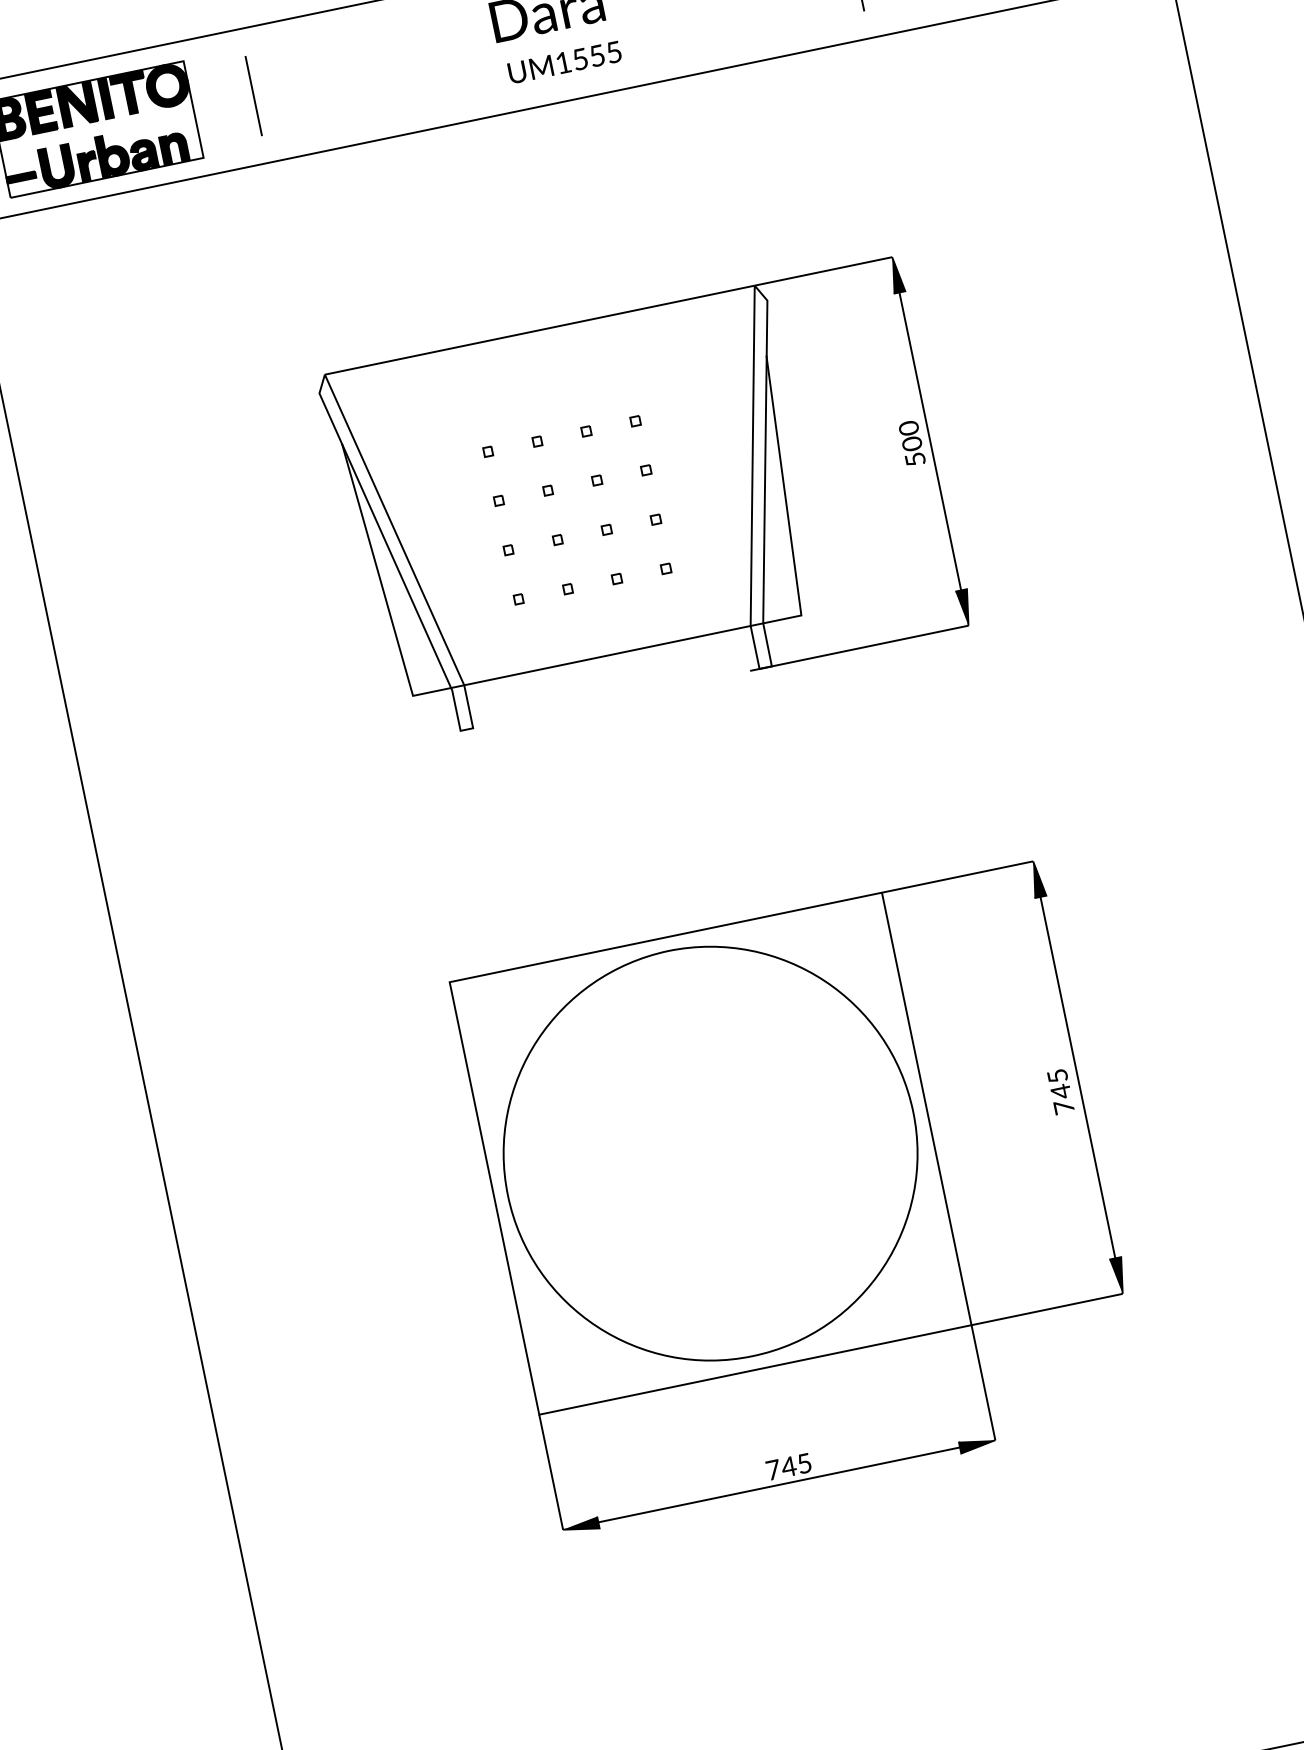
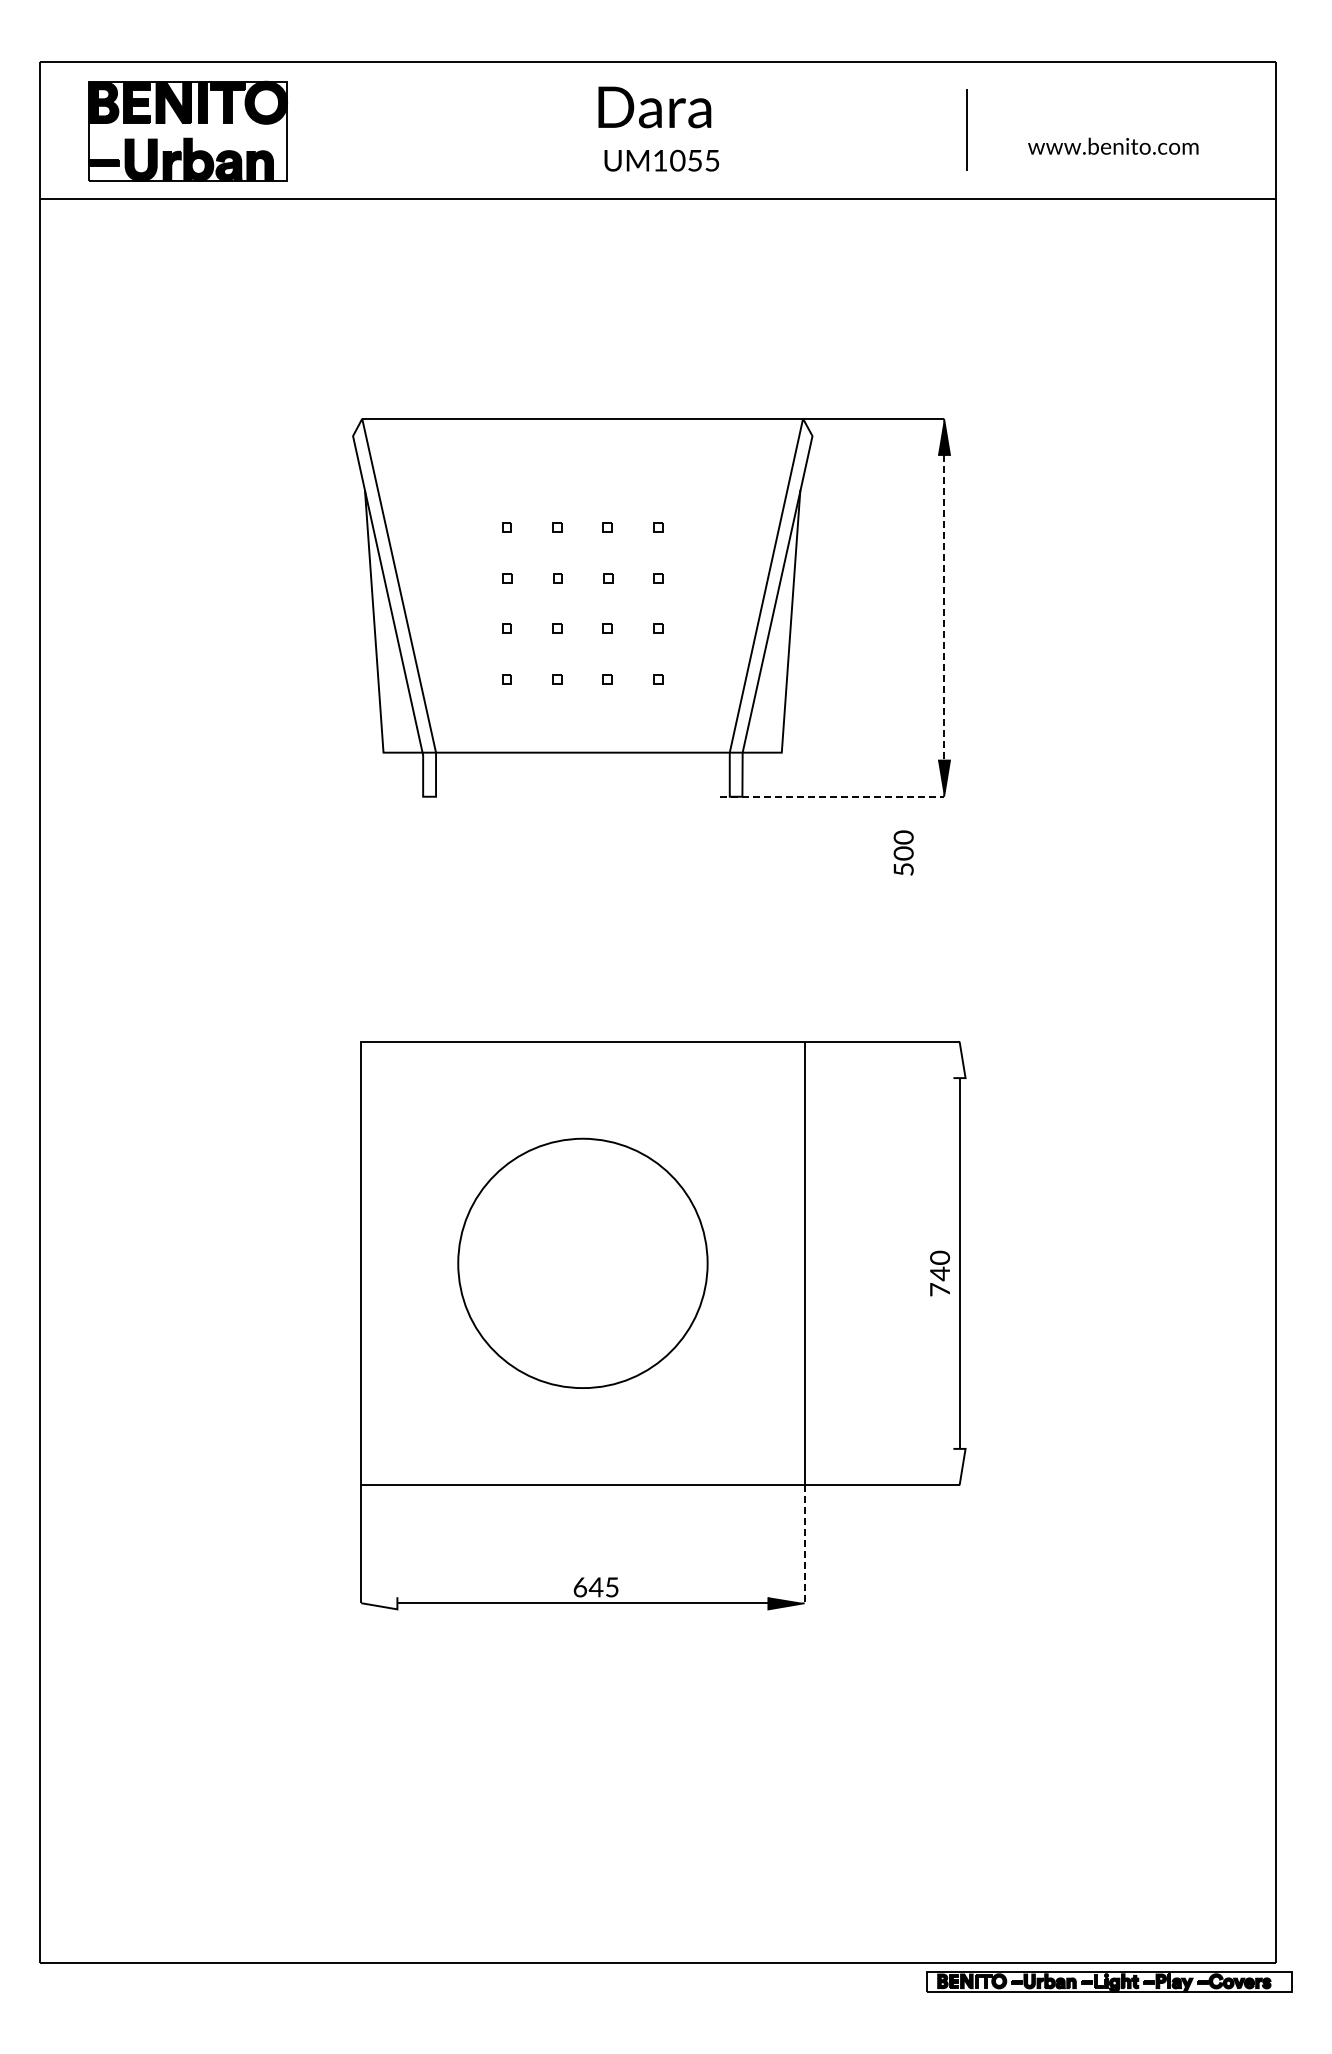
text: (580, 59) -> (677, 160), UM1555 -> UM1055
line: (253, 95) -> (348, 129), removed
line: (930, 441) -> (944, 607), solid -> dashed
text: (911, 442) -> (903, 852), moved
line: (859, 647) -> (832, 796), solid -> dashed
fill: (1036, 878) -> (959, 1059), removed
text: (1058, 1075) -> (940, 1257), 745 -> 740
part: (710, 1153) -> (582, 1263), size x0.6
fill: (1118, 1275) -> (959, 1466), removed
line: (983, 1382) -> (804, 1544), solid -> dashed
text: (773, 1470) -> (580, 1587), 745 -> 645
fill: (580, 1526) -> (379, 1603), removed

